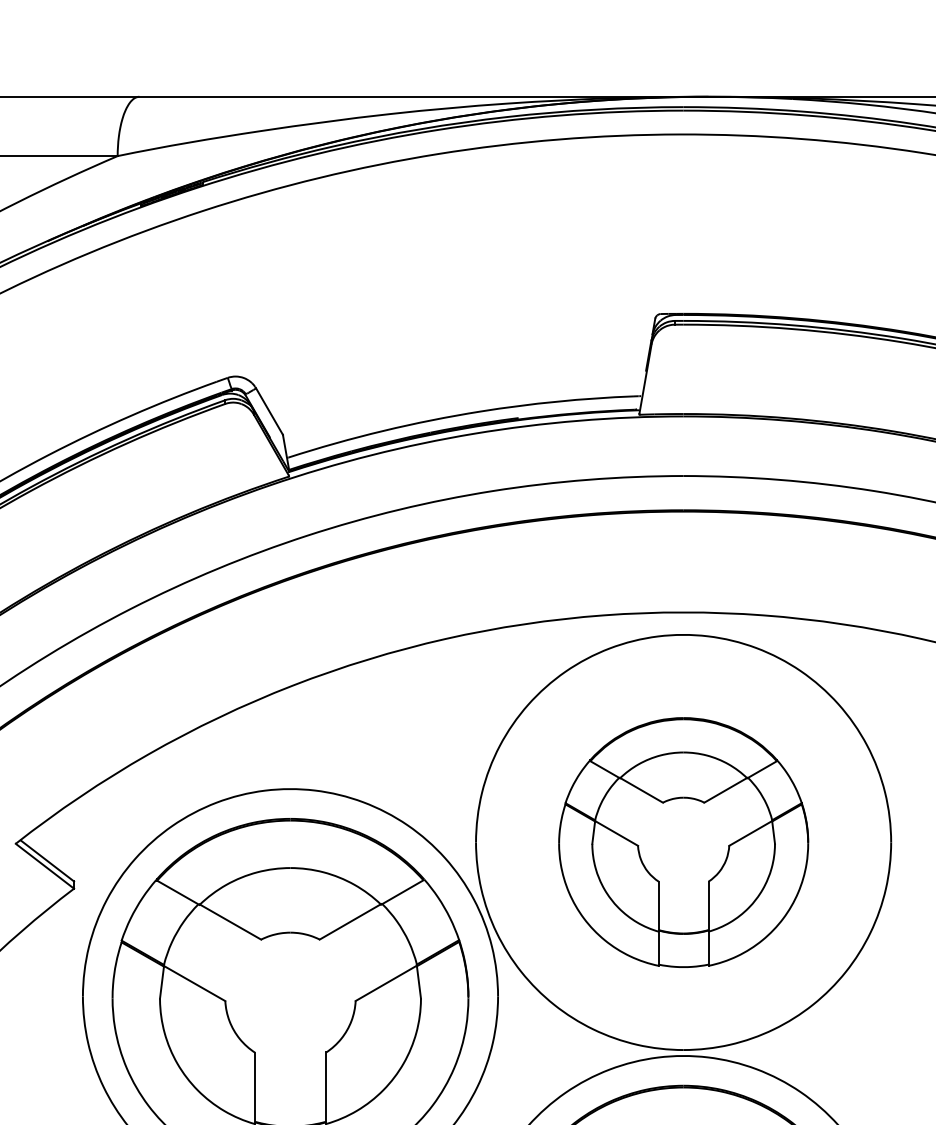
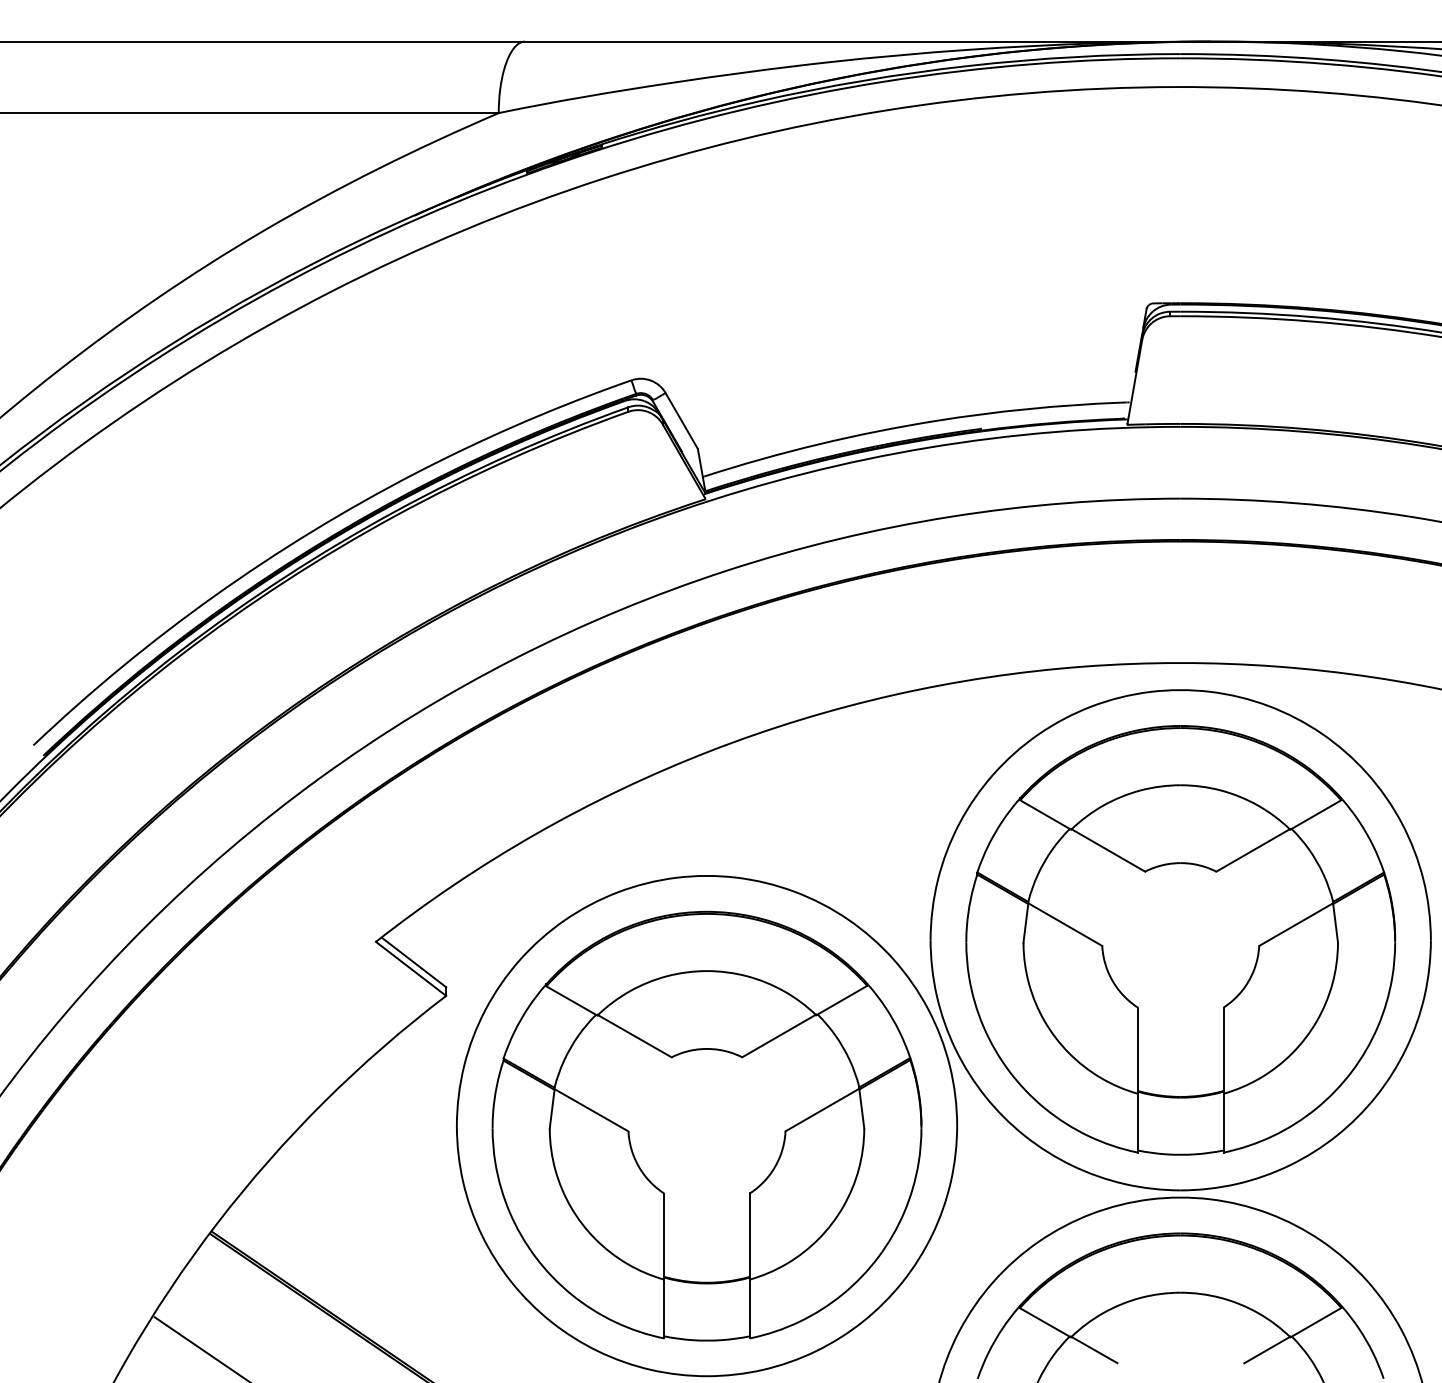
part: (683, 842) -> (1180, 940), size x1.43

